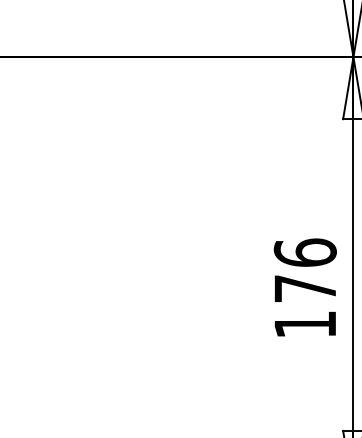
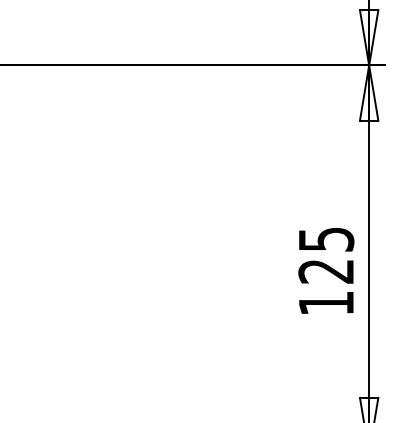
text: (305, 269) -> (326, 254), 176 -> 125

